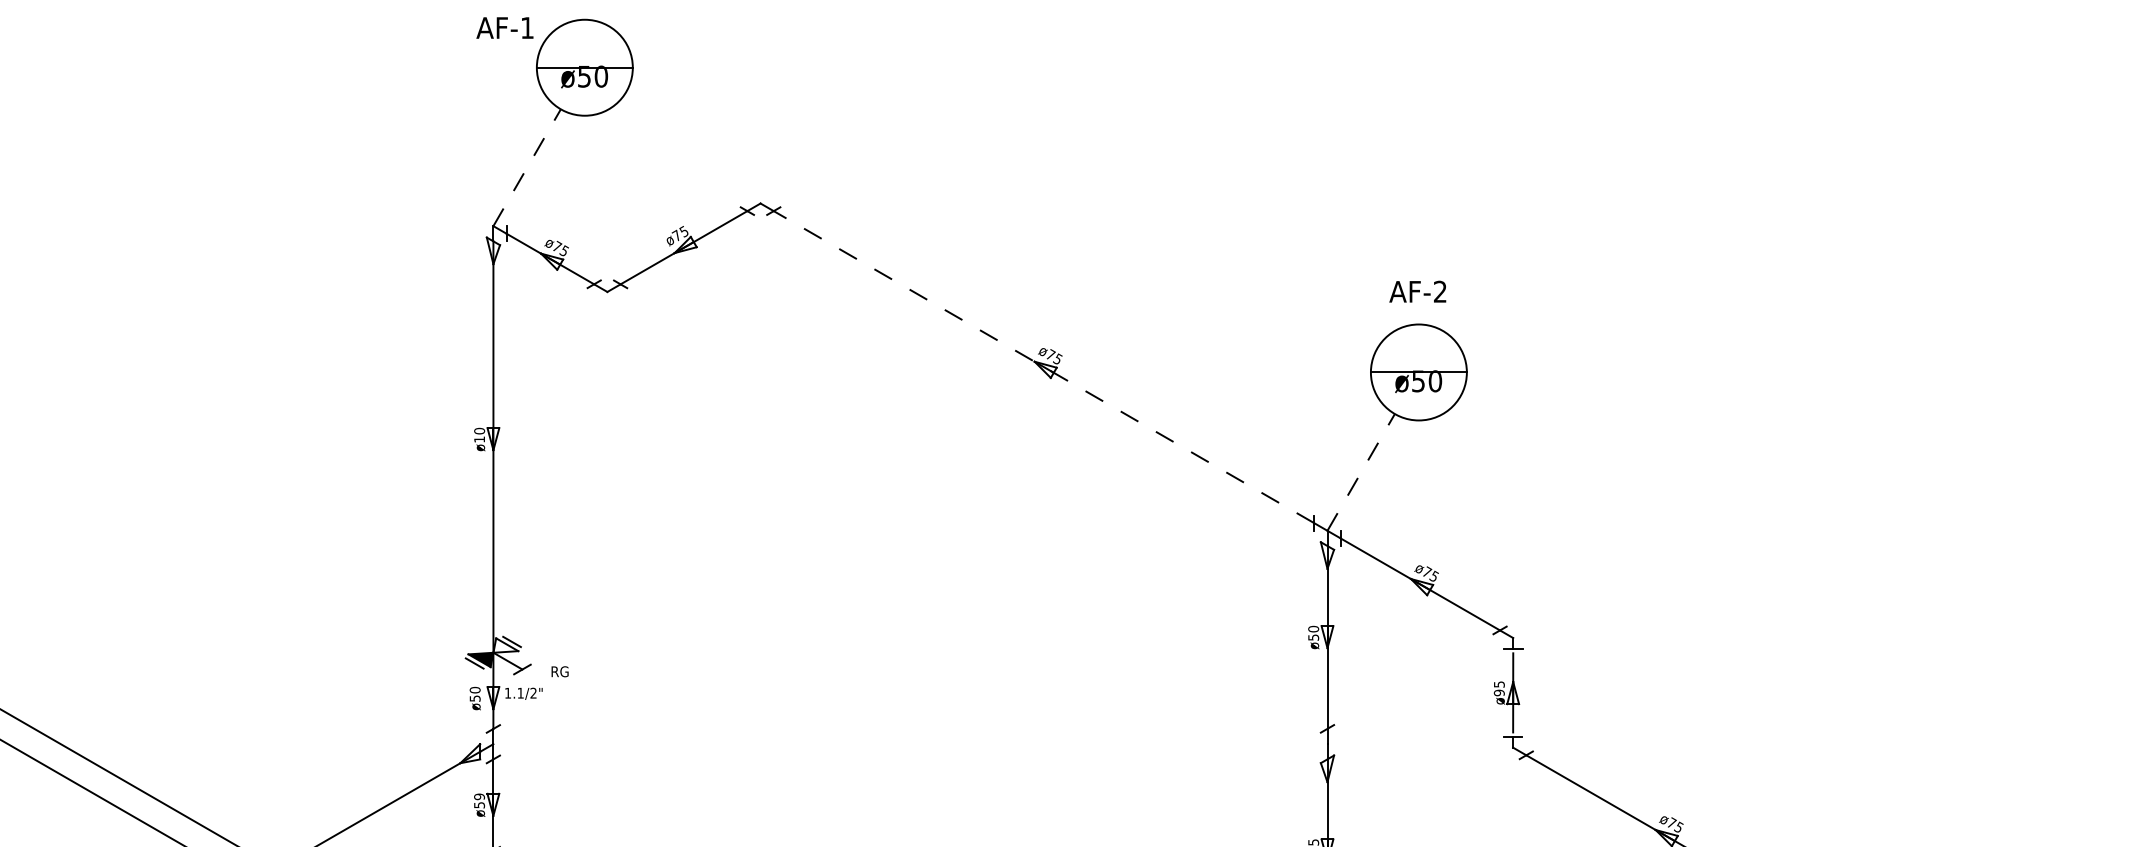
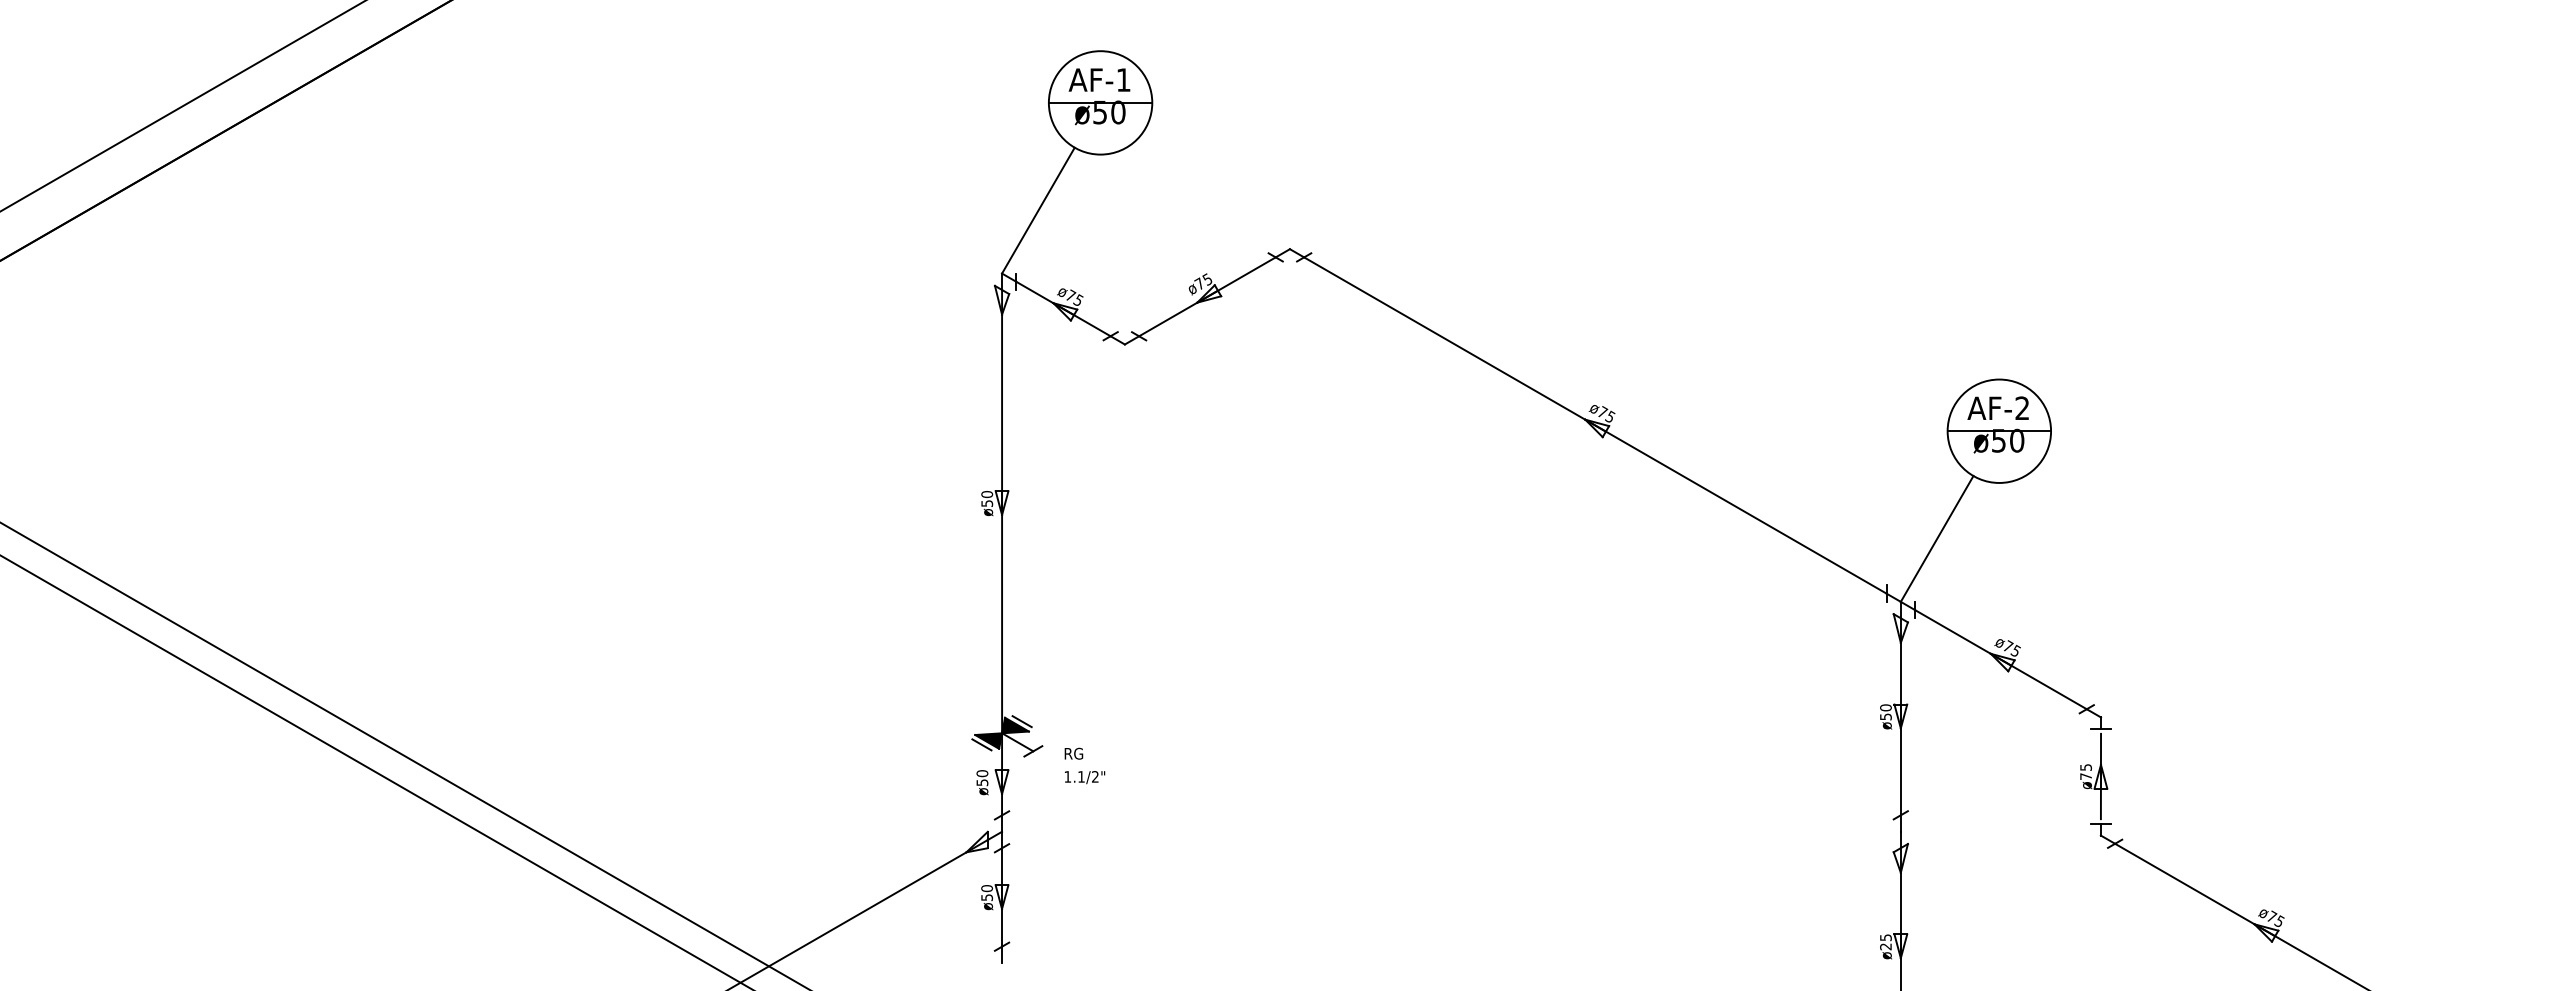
text: (504, 27) -> (1099, 79), moved
line: (527, 167) -> (1038, 210), dashed -> solid
text: (1417, 291) -> (1997, 407), moved
line: (1043, 367) -> (1594, 425), dashed -> solid
text: (479, 439) -> (987, 503), ø10 -> ø50
line: (1361, 471) -> (1937, 538), dashed -> solid
fill: (505, 645) -> (1015, 725), added
text: (1498, 692) -> (2085, 776), ø95 -> ø75
text: (524, 693) -> (1085, 777), moved
text: (478, 796) -> (986, 888), ø59 -> ø50

